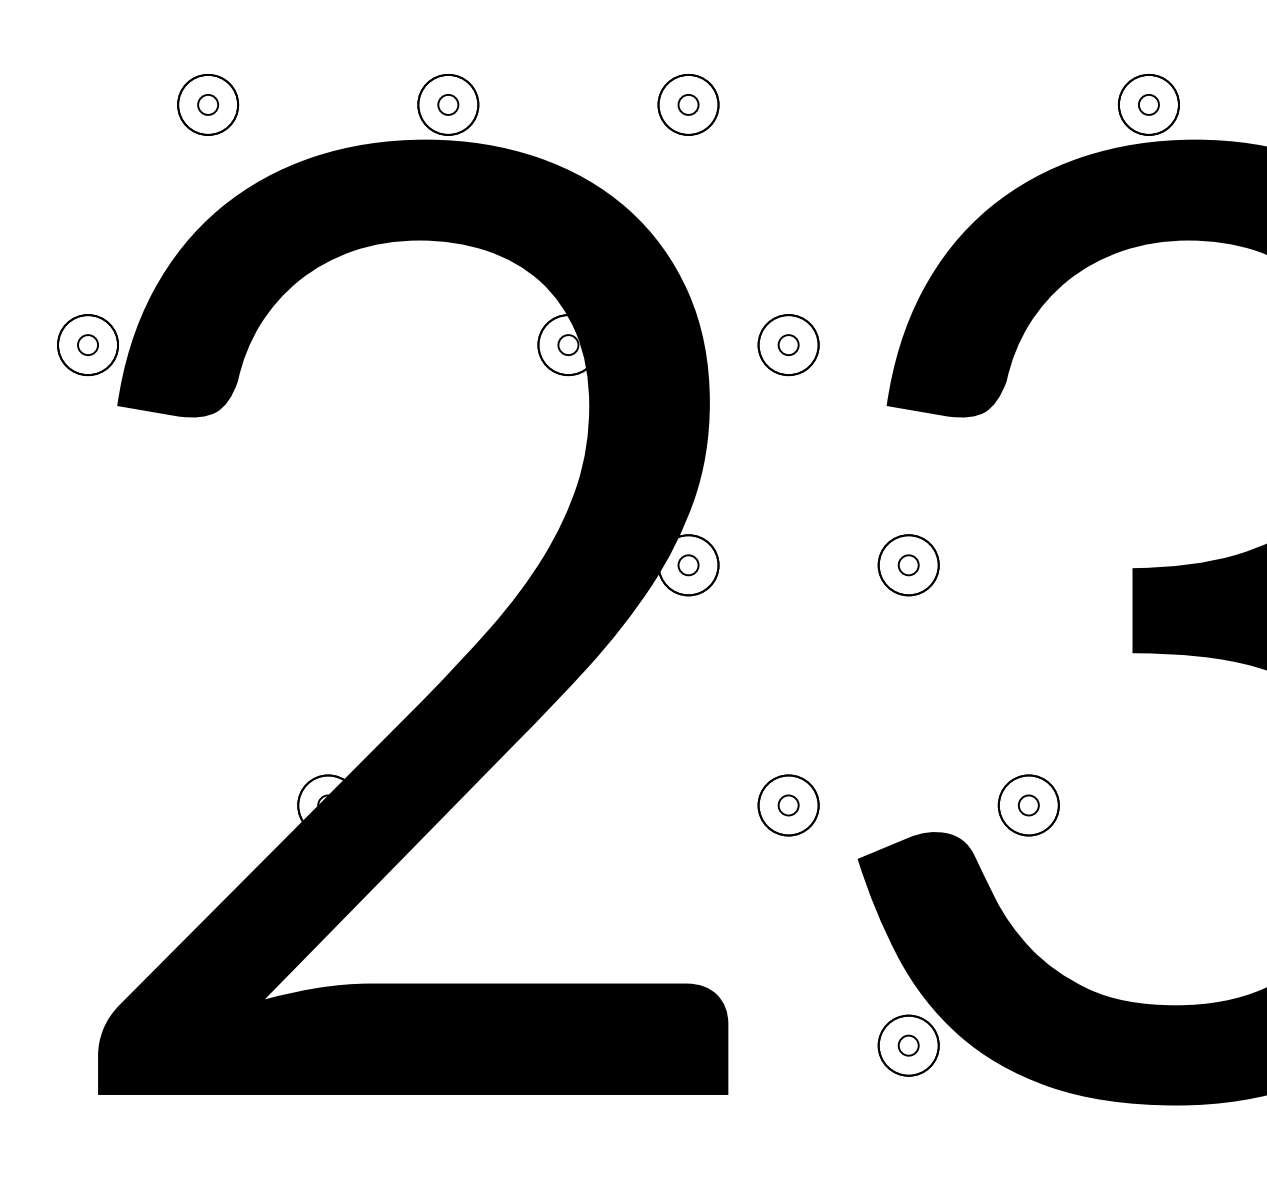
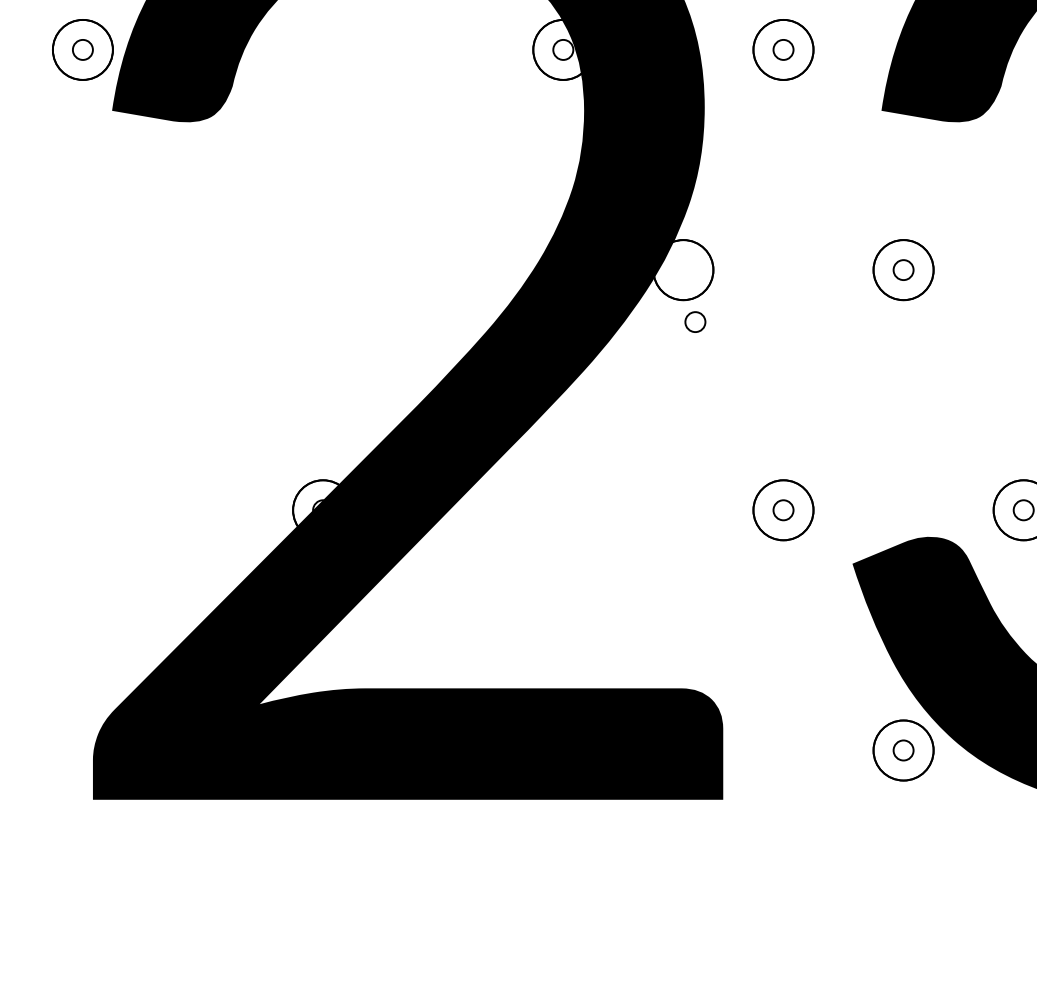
part: (688, 565) -> (695, 322), moved

